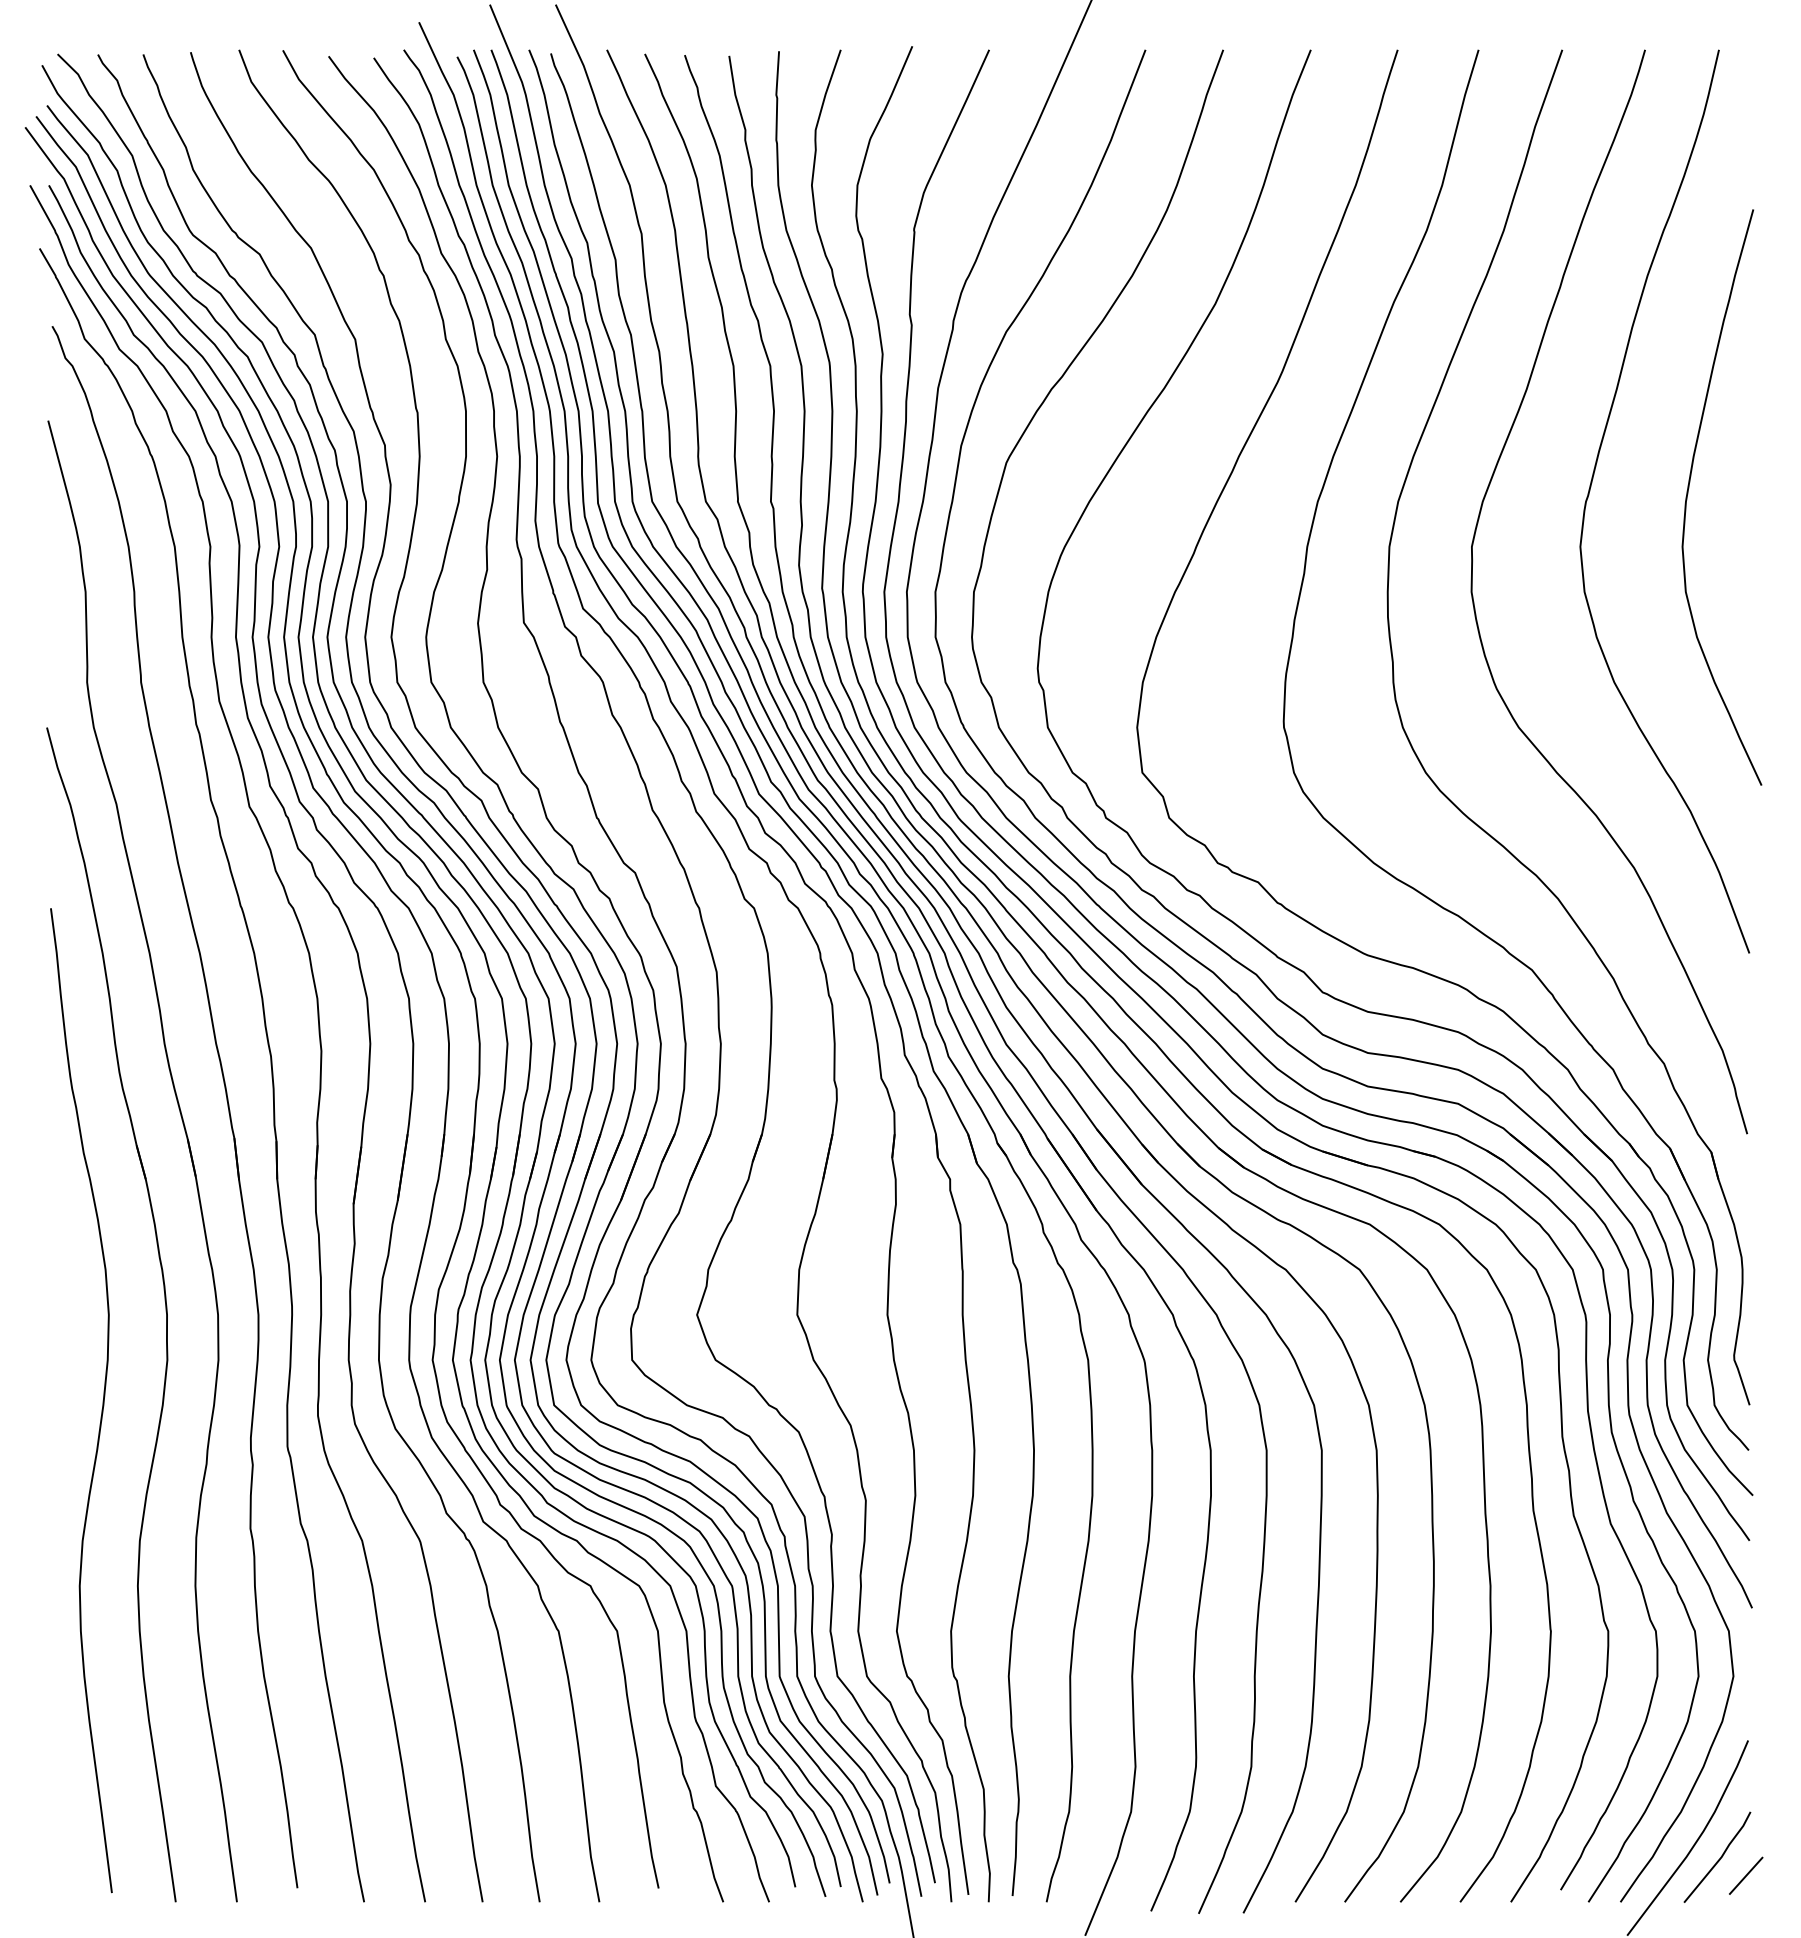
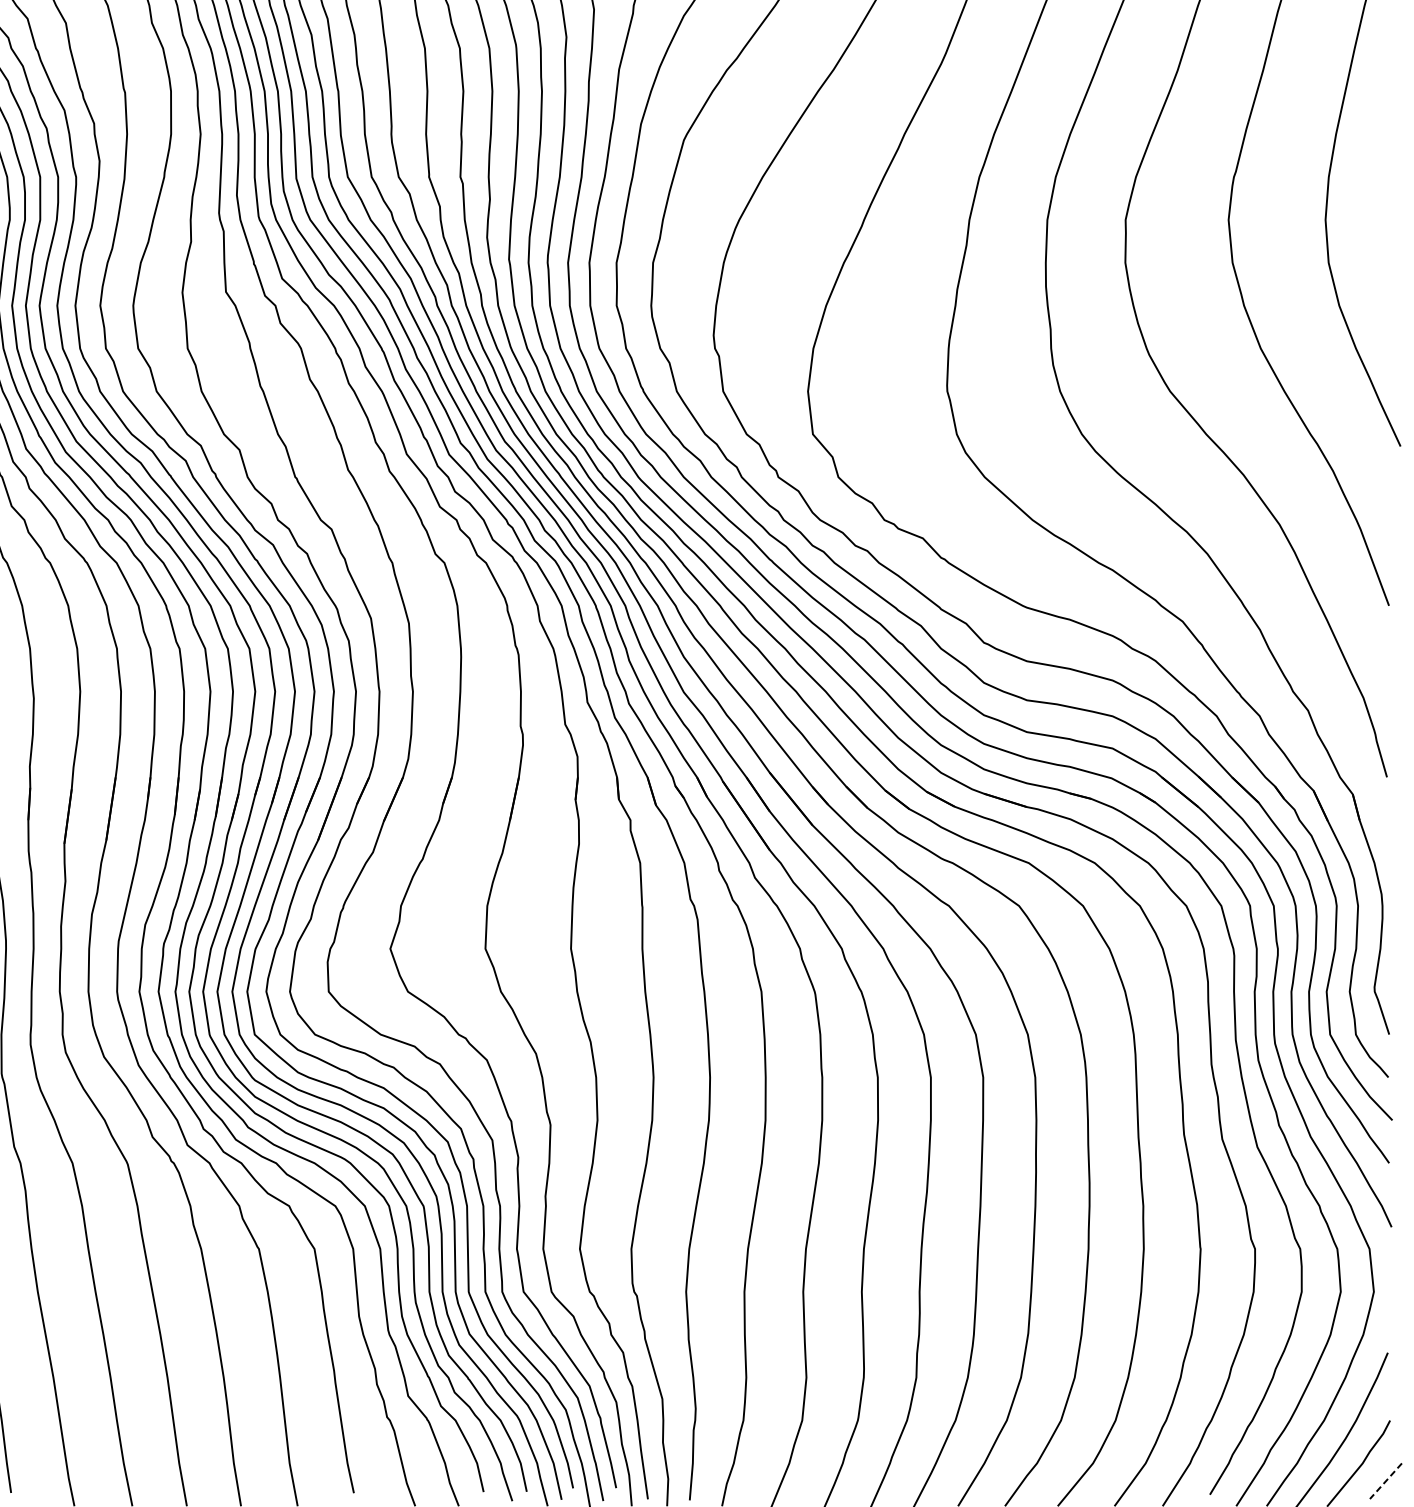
line: (1745, 1876) -> (1385, 1481), solid -> dashed

